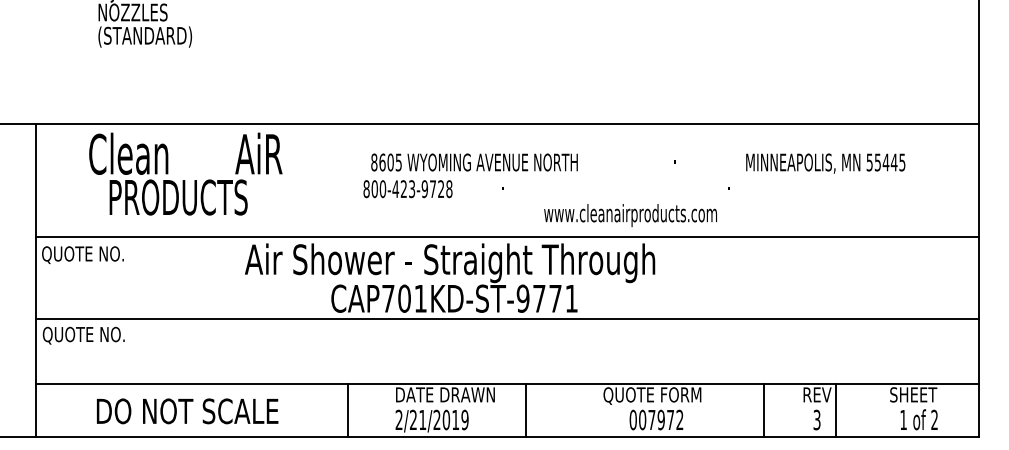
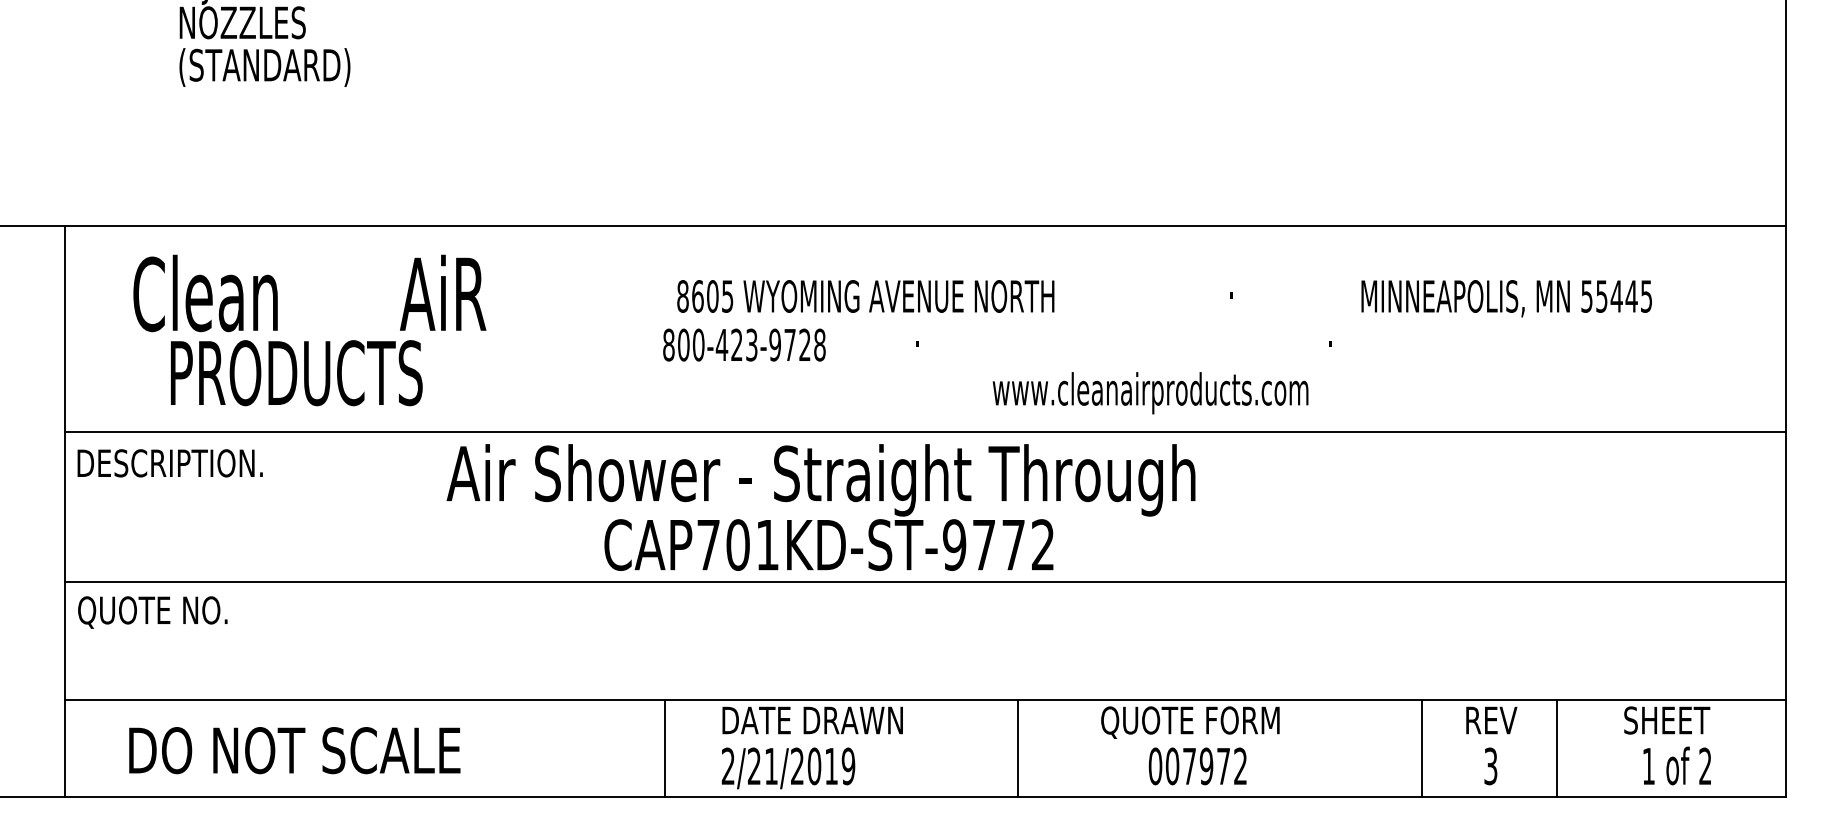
text: (185, 173) -> (309, 329), moved
text: (93, 254) -> (170, 464), QUOTE NO. -> DESCRIPTION.
text: (571, 298) -> (1042, 544), CAP701KD-ST-9771 -> CAP701KD-ST-9772
line: (347, 409) -> (665, 747), moved
line: (525, 409) -> (1017, 747), moved
line: (764, 409) -> (1422, 747), moved
line: (836, 409) -> (1557, 747), moved
text: (187, 411) -> (294, 750), moved

